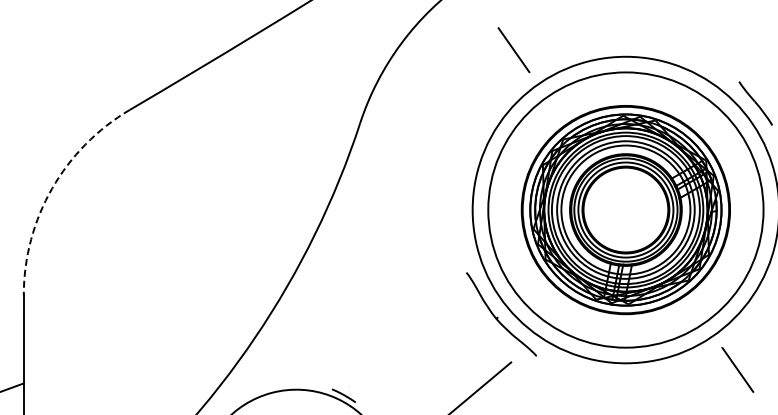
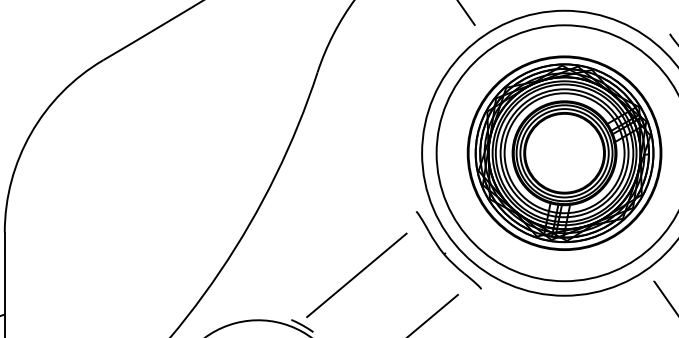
arc: (52, 188) -> (31, 133), dashed -> solid
line: (402, 341) -> (356, 275), added

